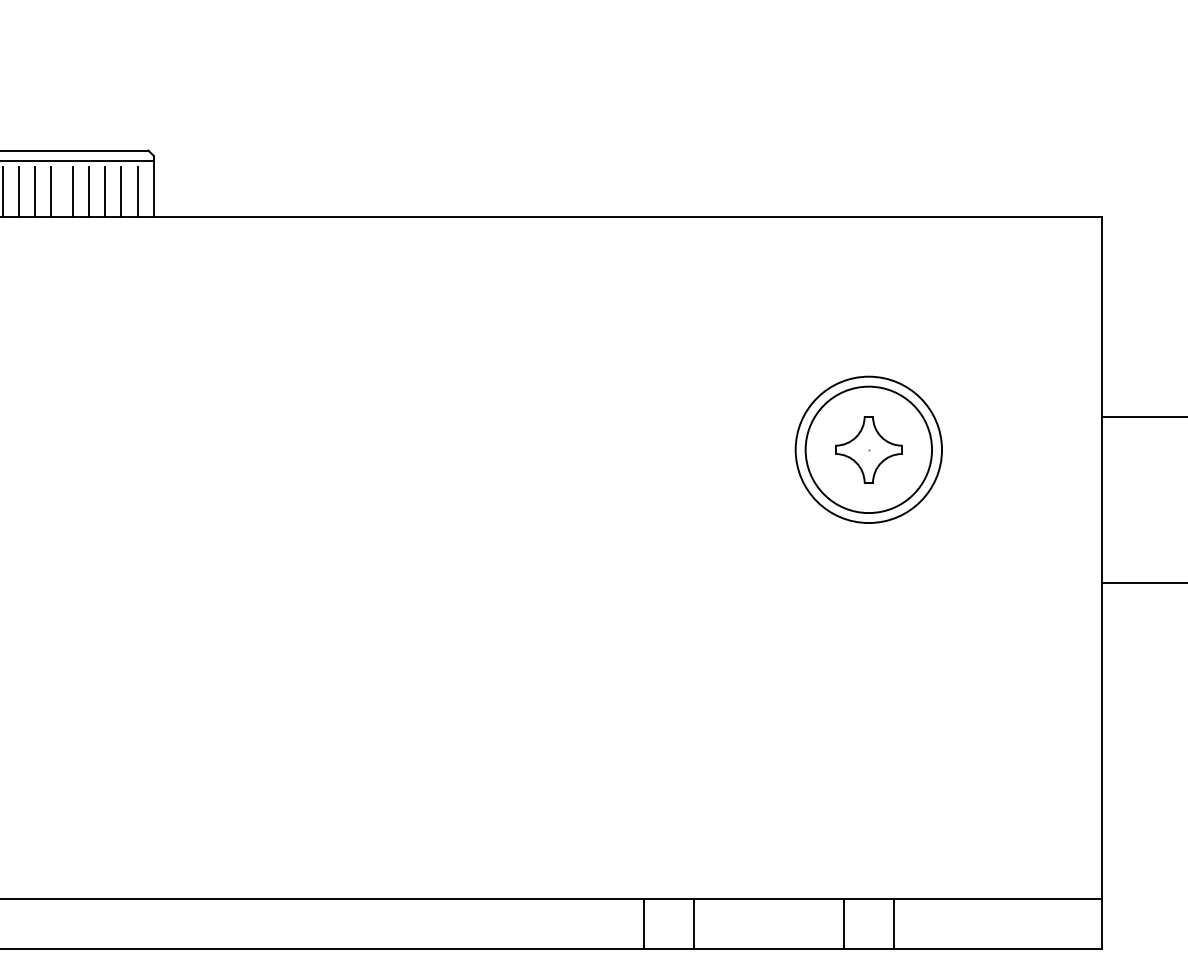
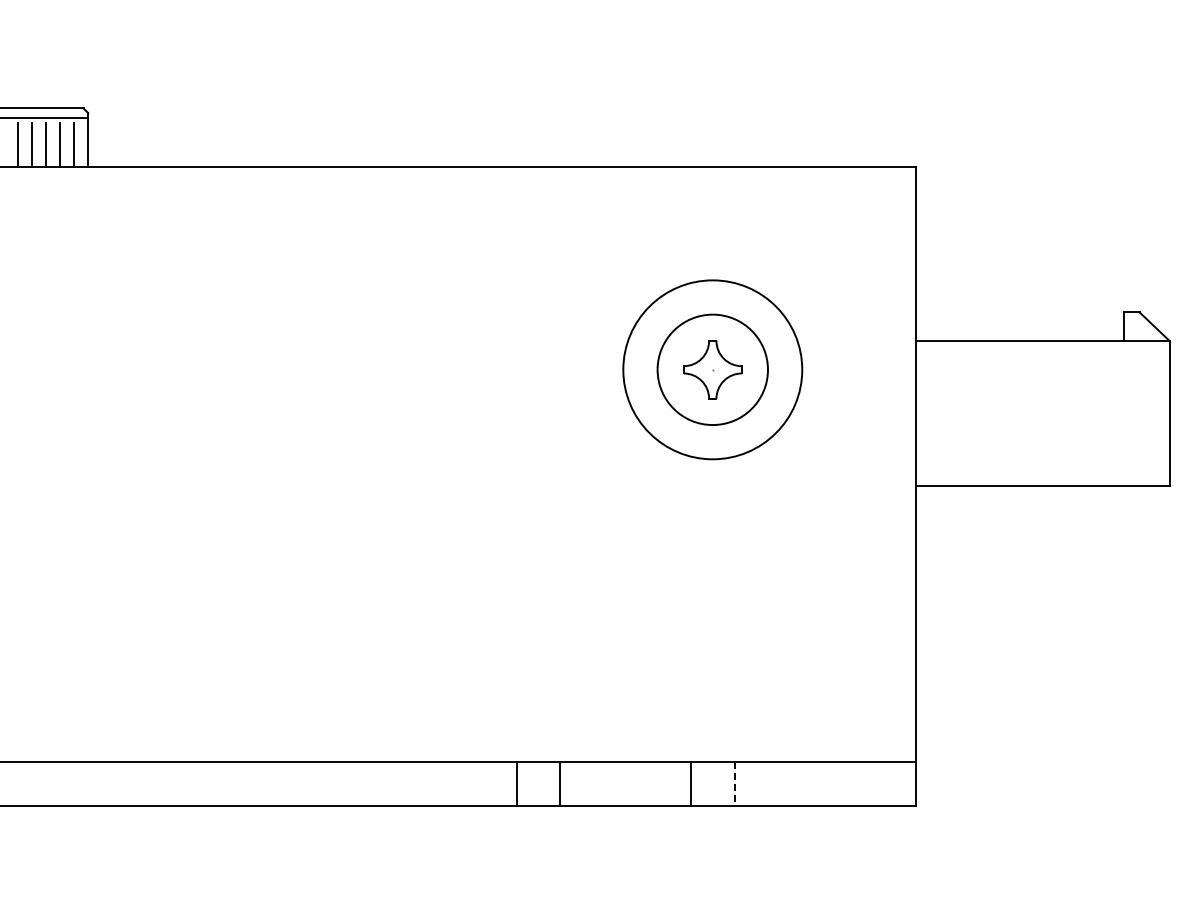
circle: (868, 449) -> (712, 369), size x1.4
line: (893, 923) -> (734, 783), solid -> dashed

